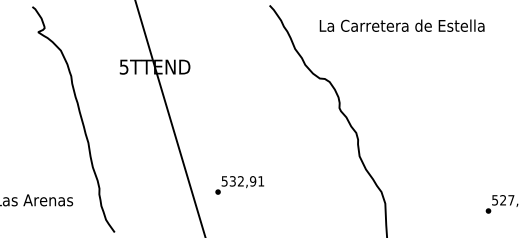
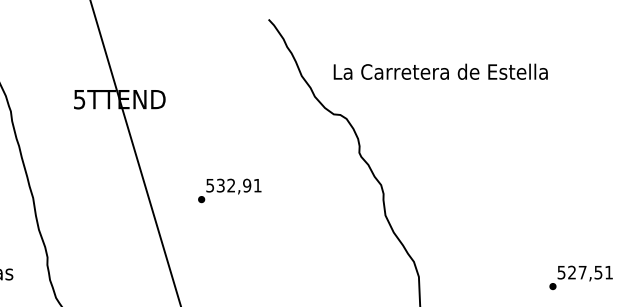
text: (401, 25) -> (439, 71), moved
text: (239, 185) -> (229, 191), moved

